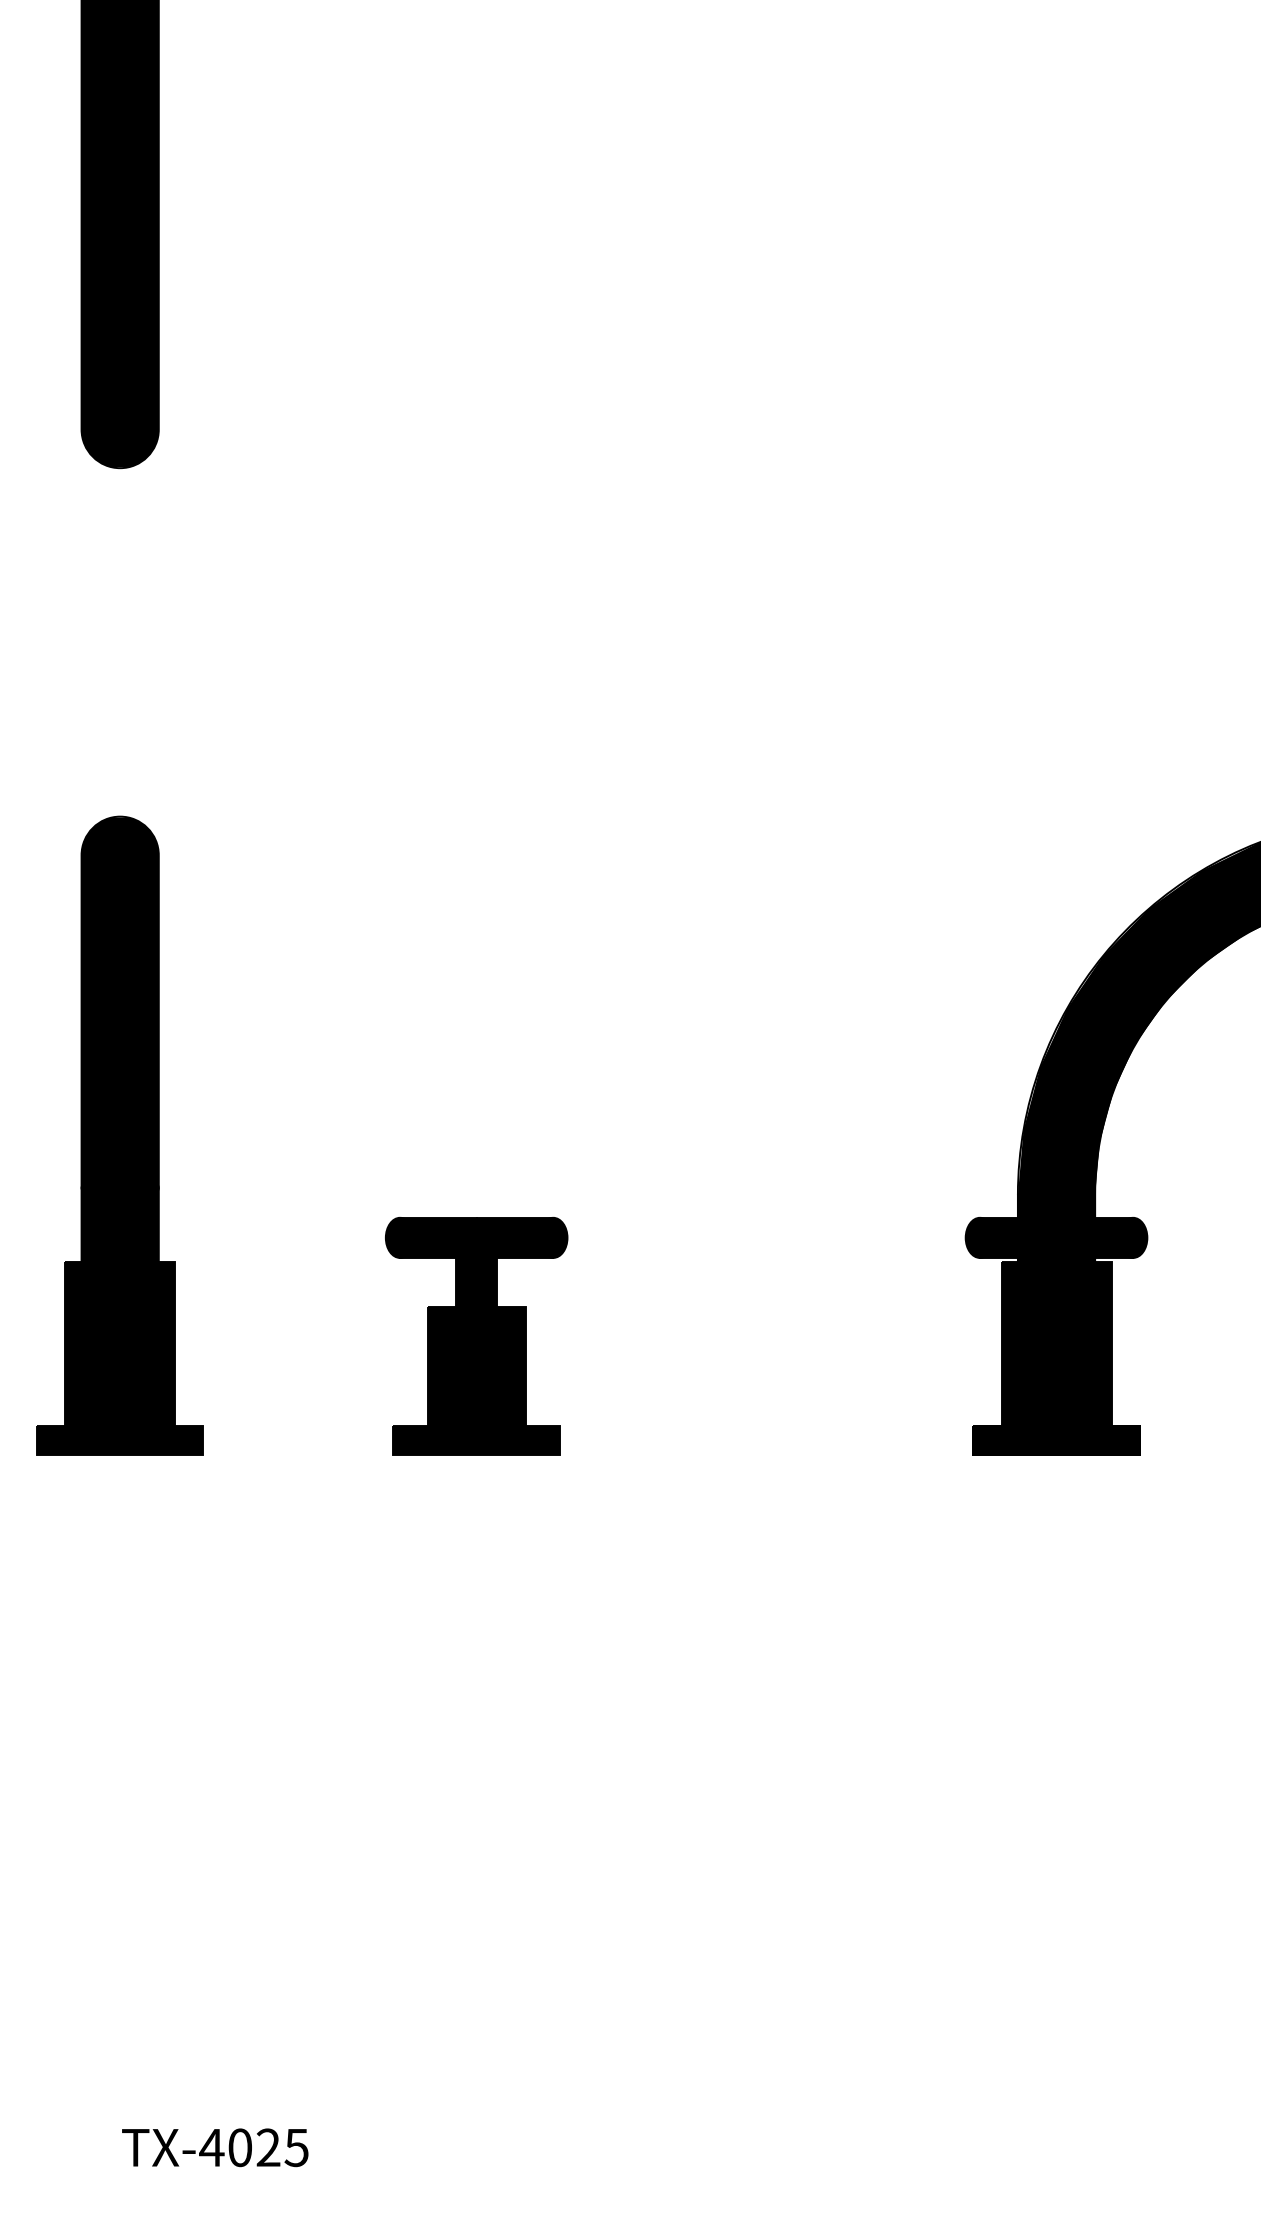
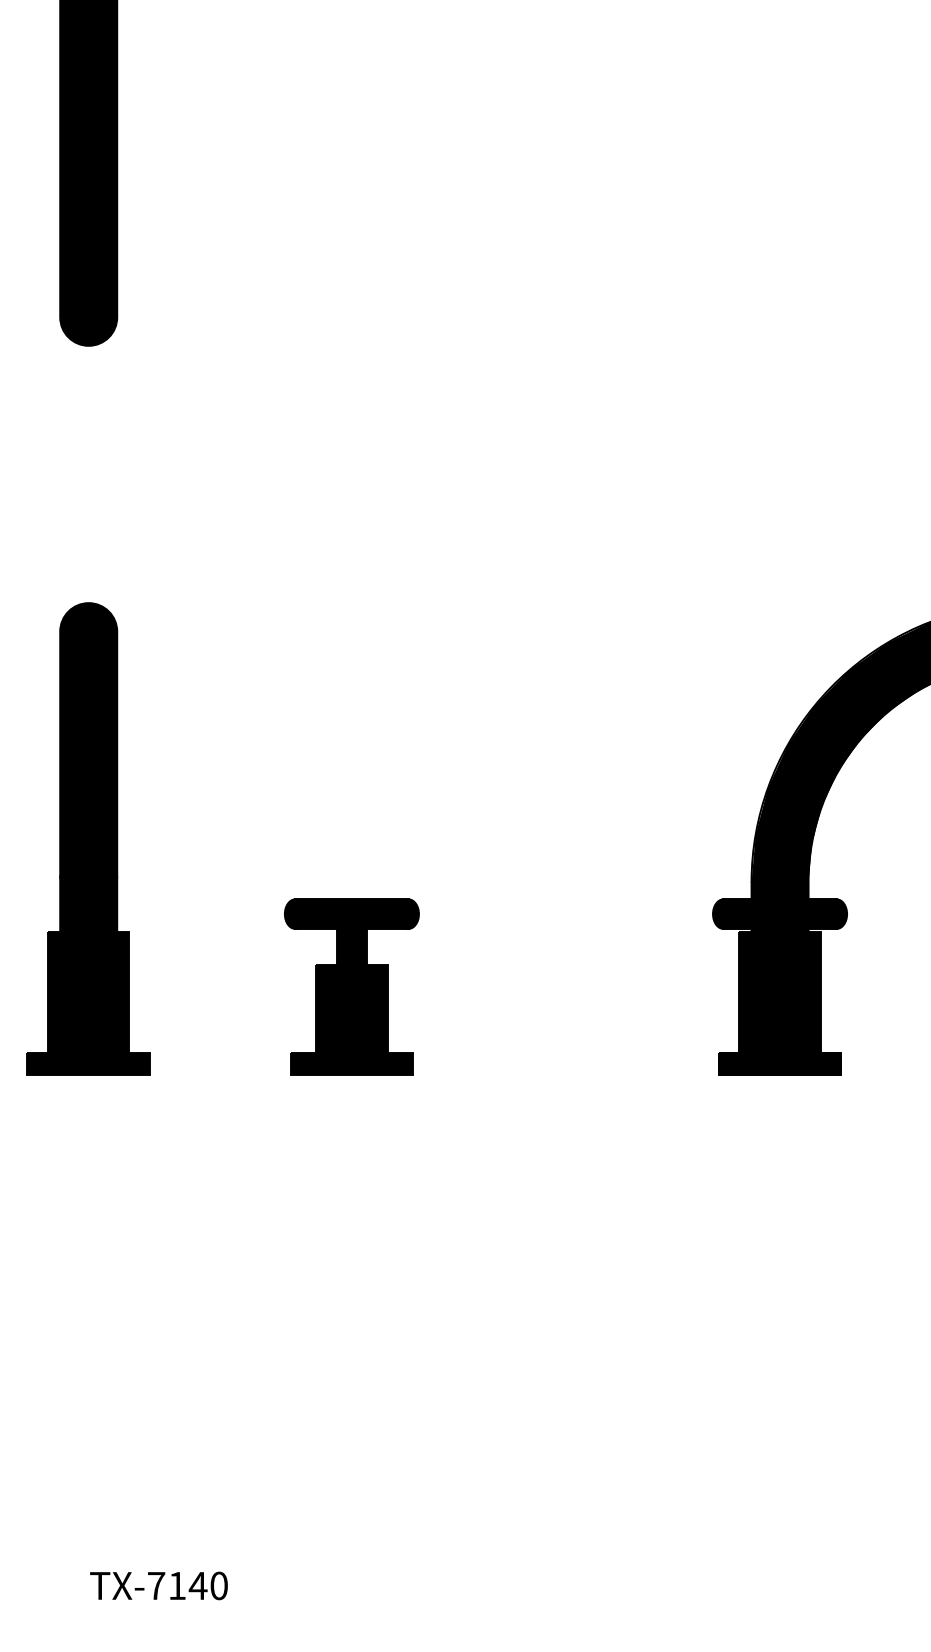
text: (252, 2147) -> (186, 1585), TX-4025 -> TX-7140

